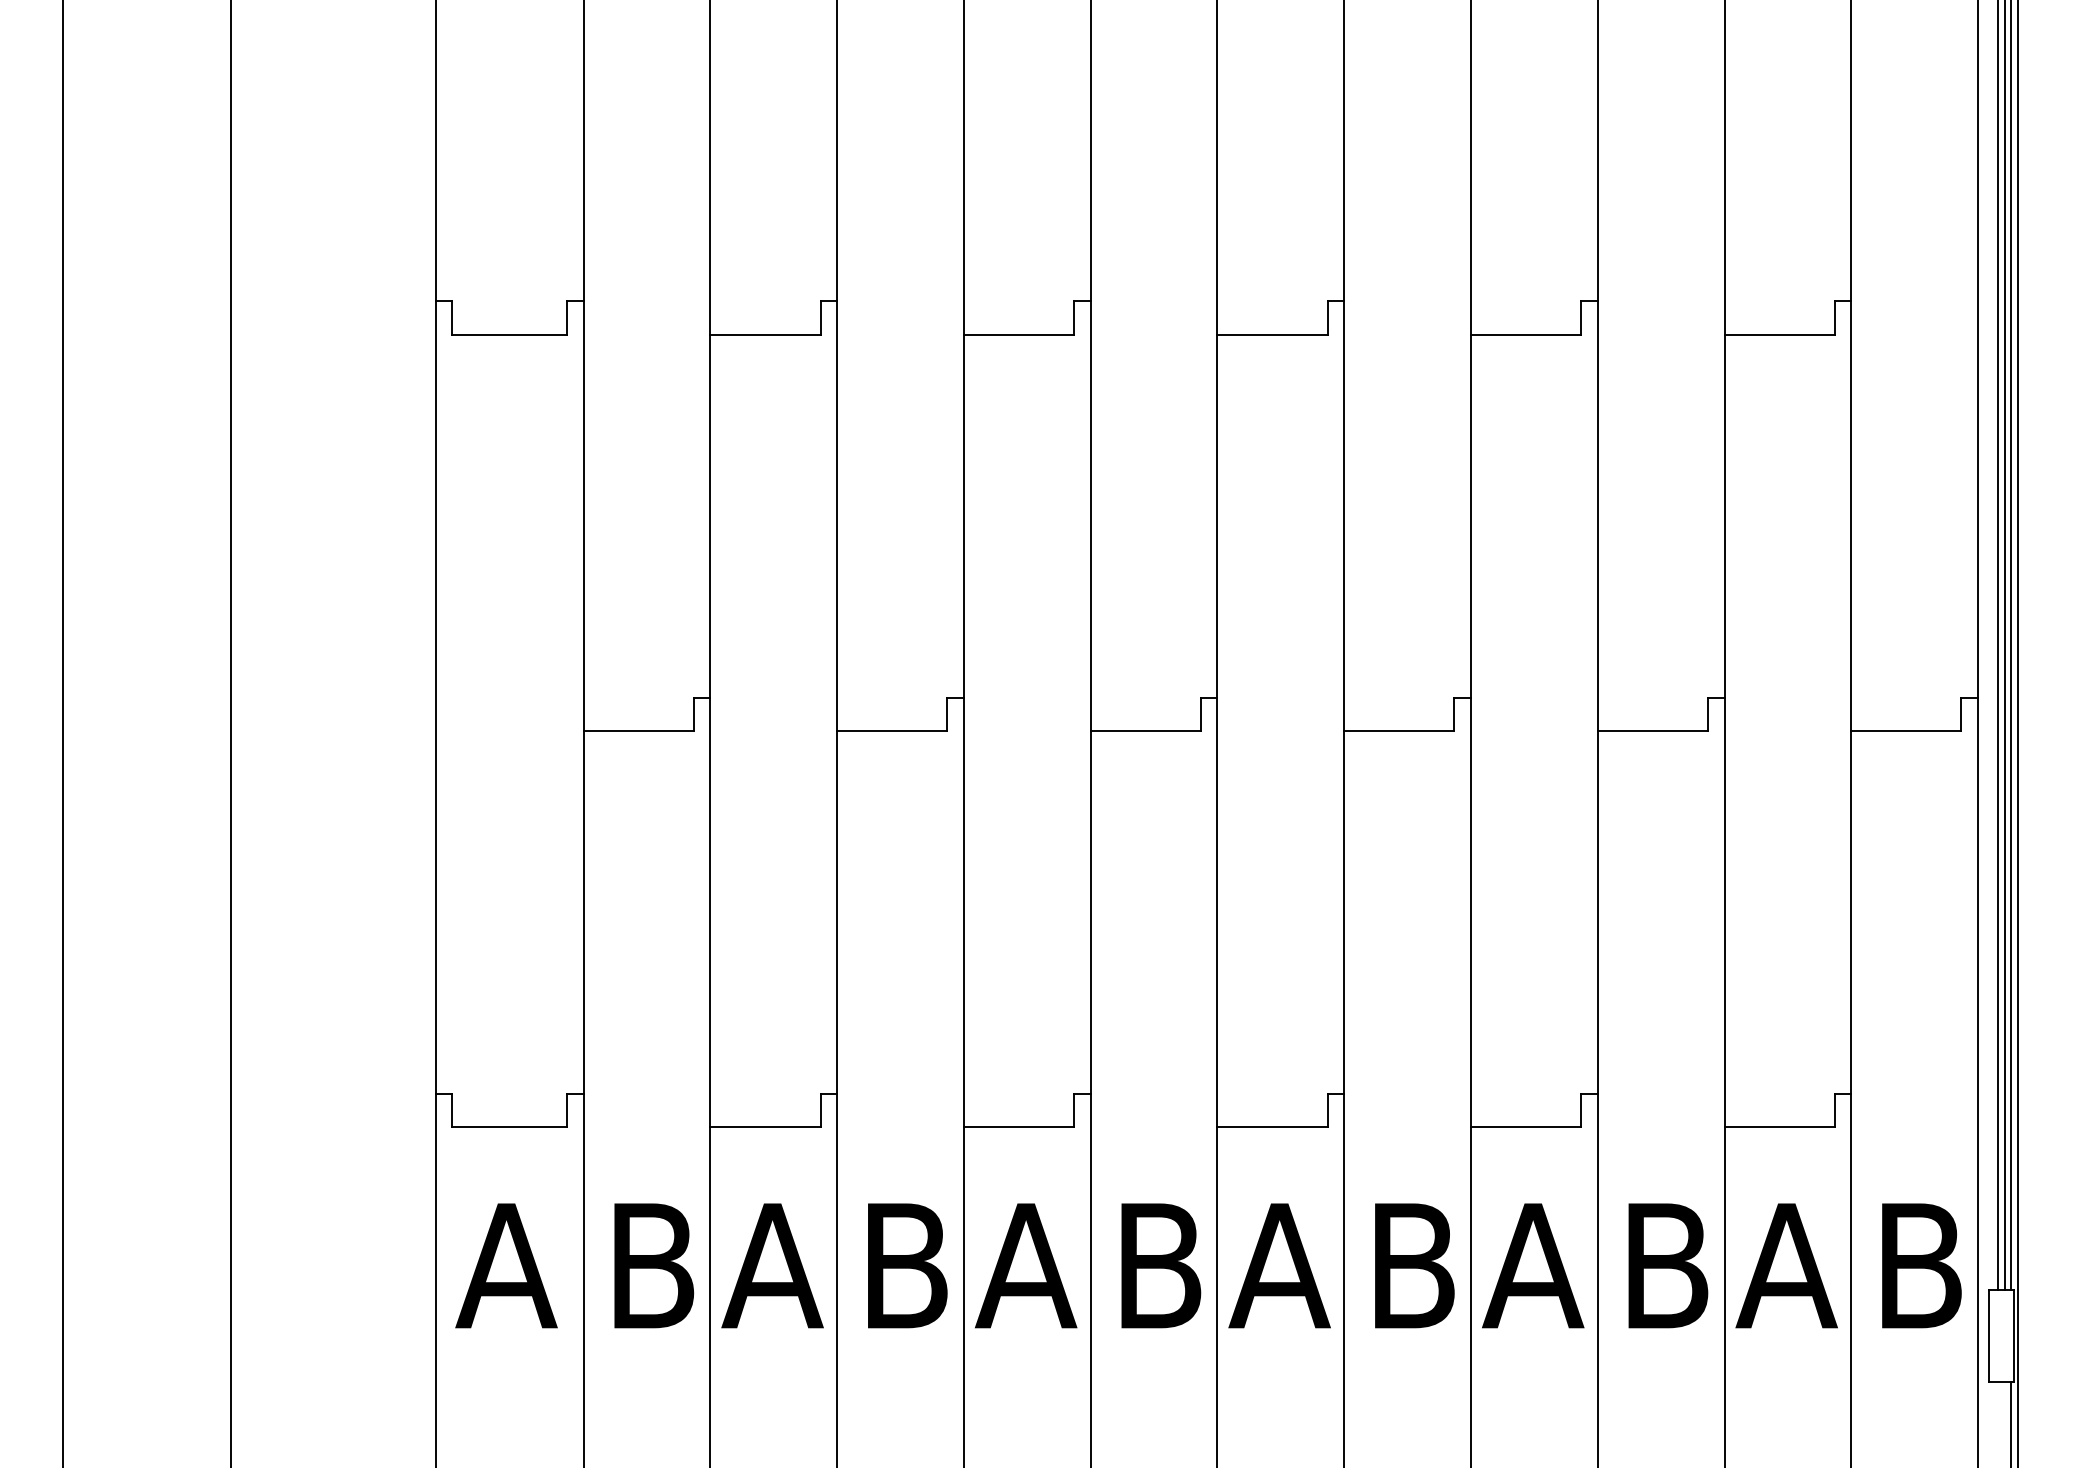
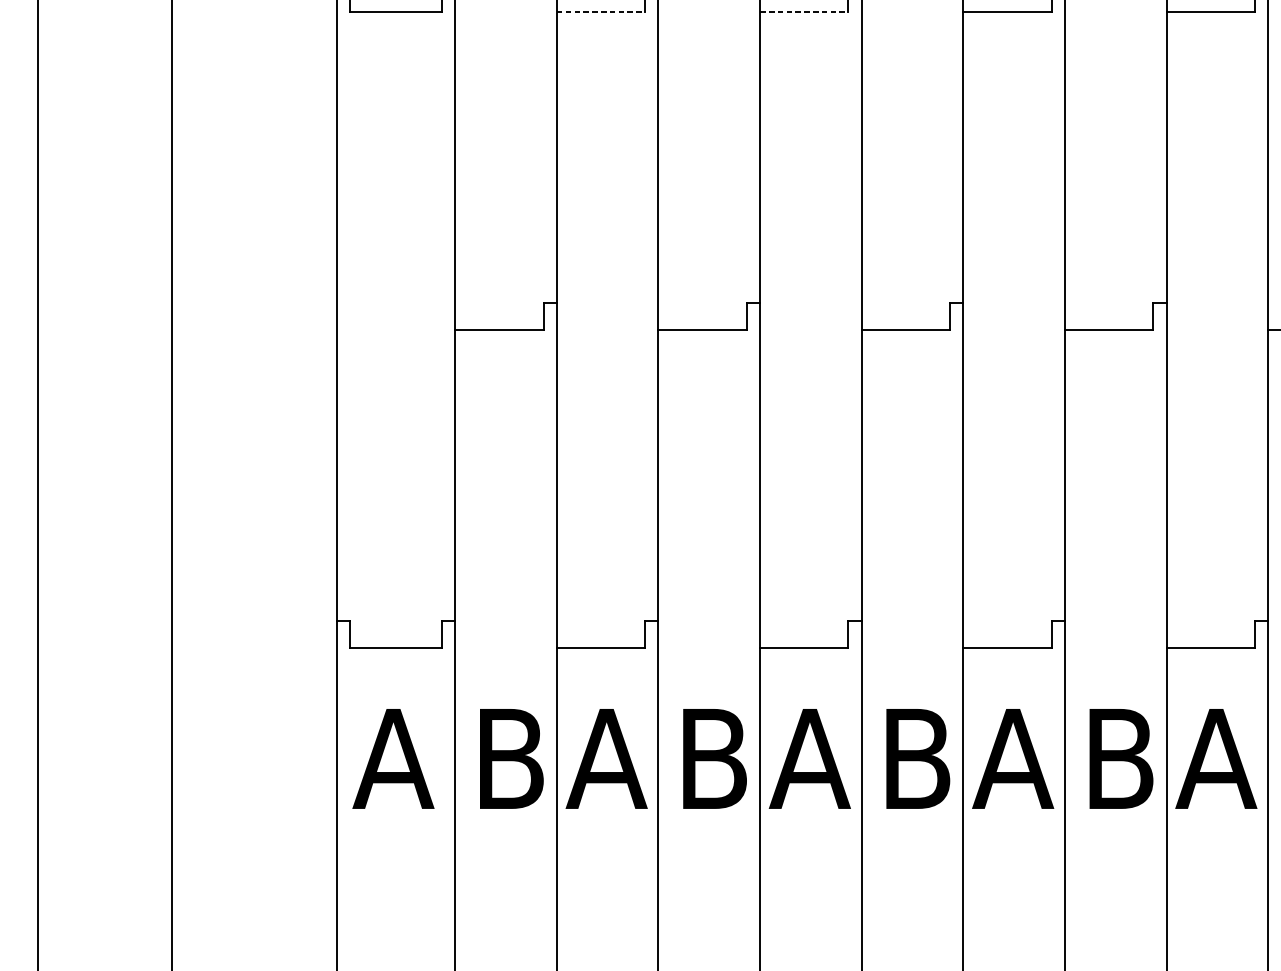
line: (765, 334) -> (601, 12), solid -> dashed
line: (1019, 334) -> (804, 12), solid -> dashed

